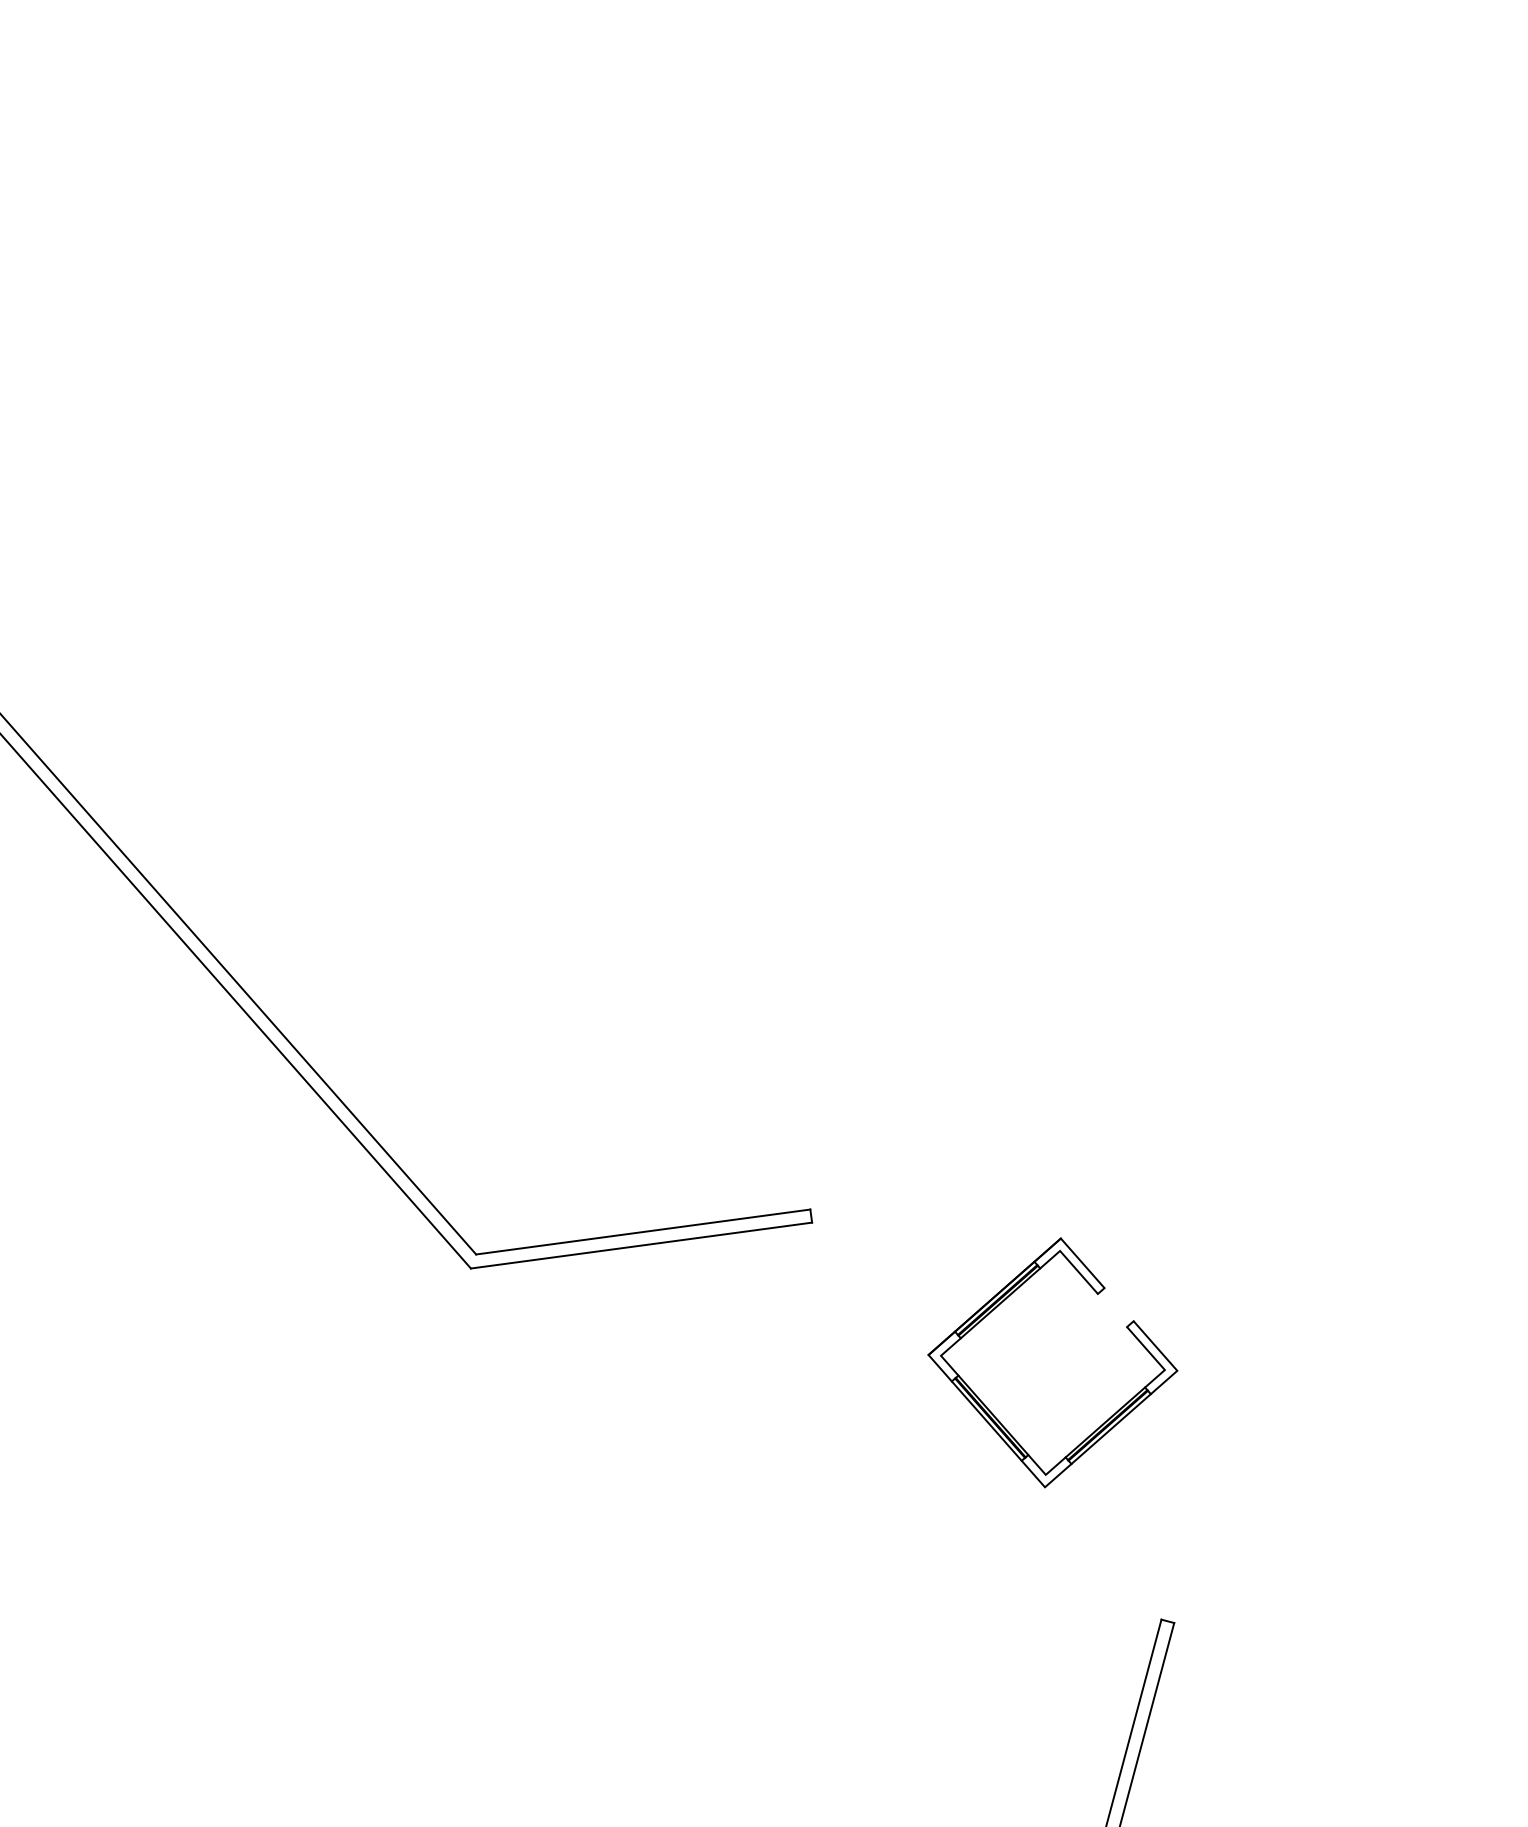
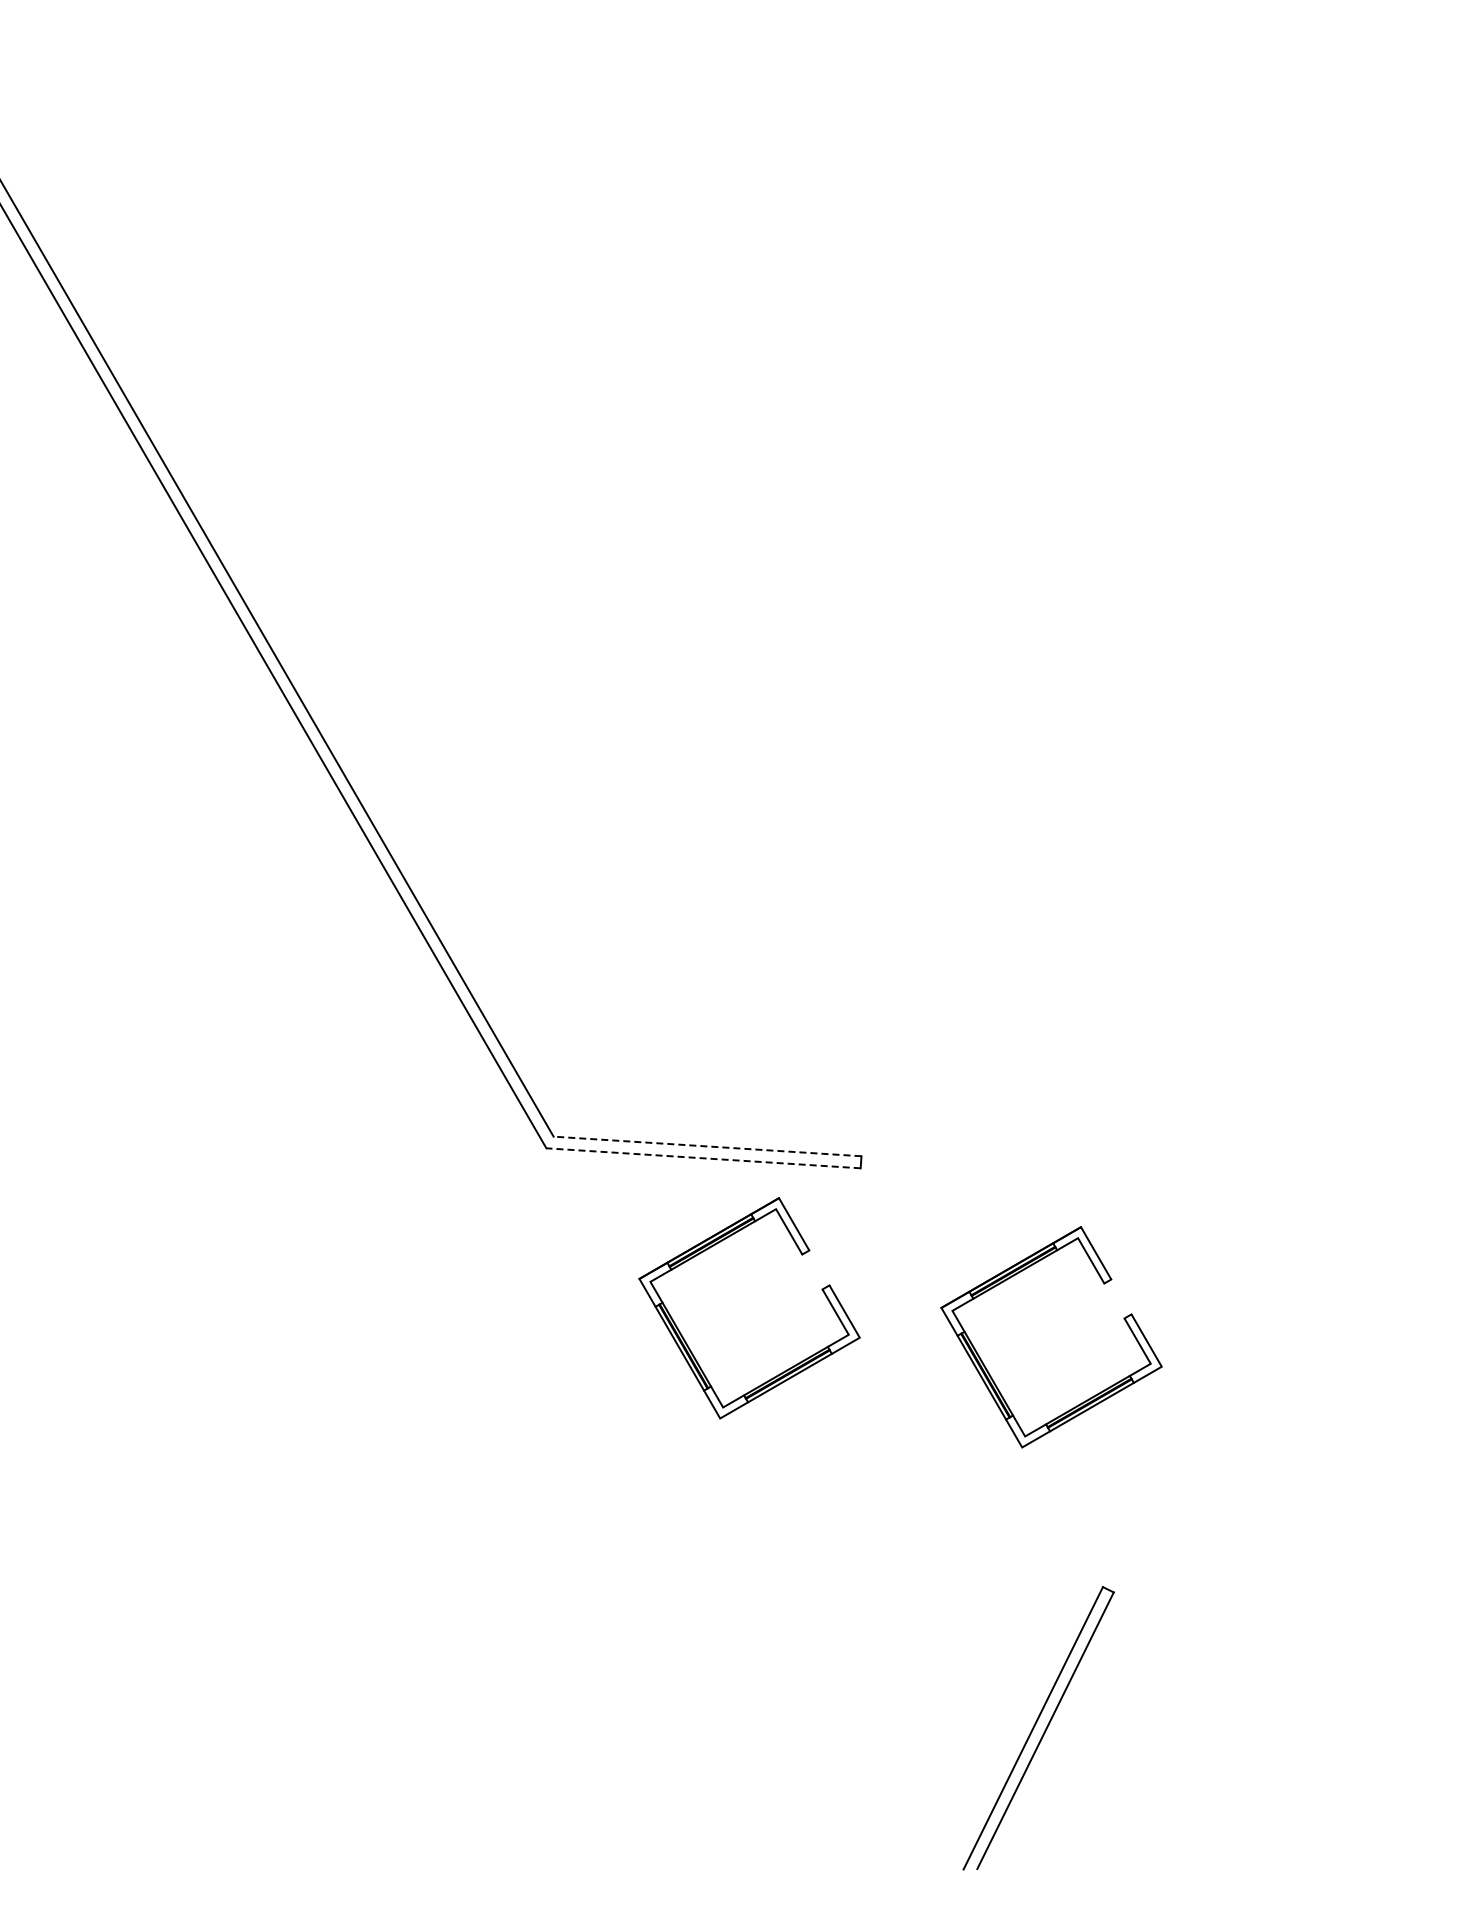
line: (643, 1232) -> (707, 1146), solid -> dashed
line: (641, 1245) -> (703, 1158), solid -> dashed
part: (662, 1445) -> (686, 1341), added

